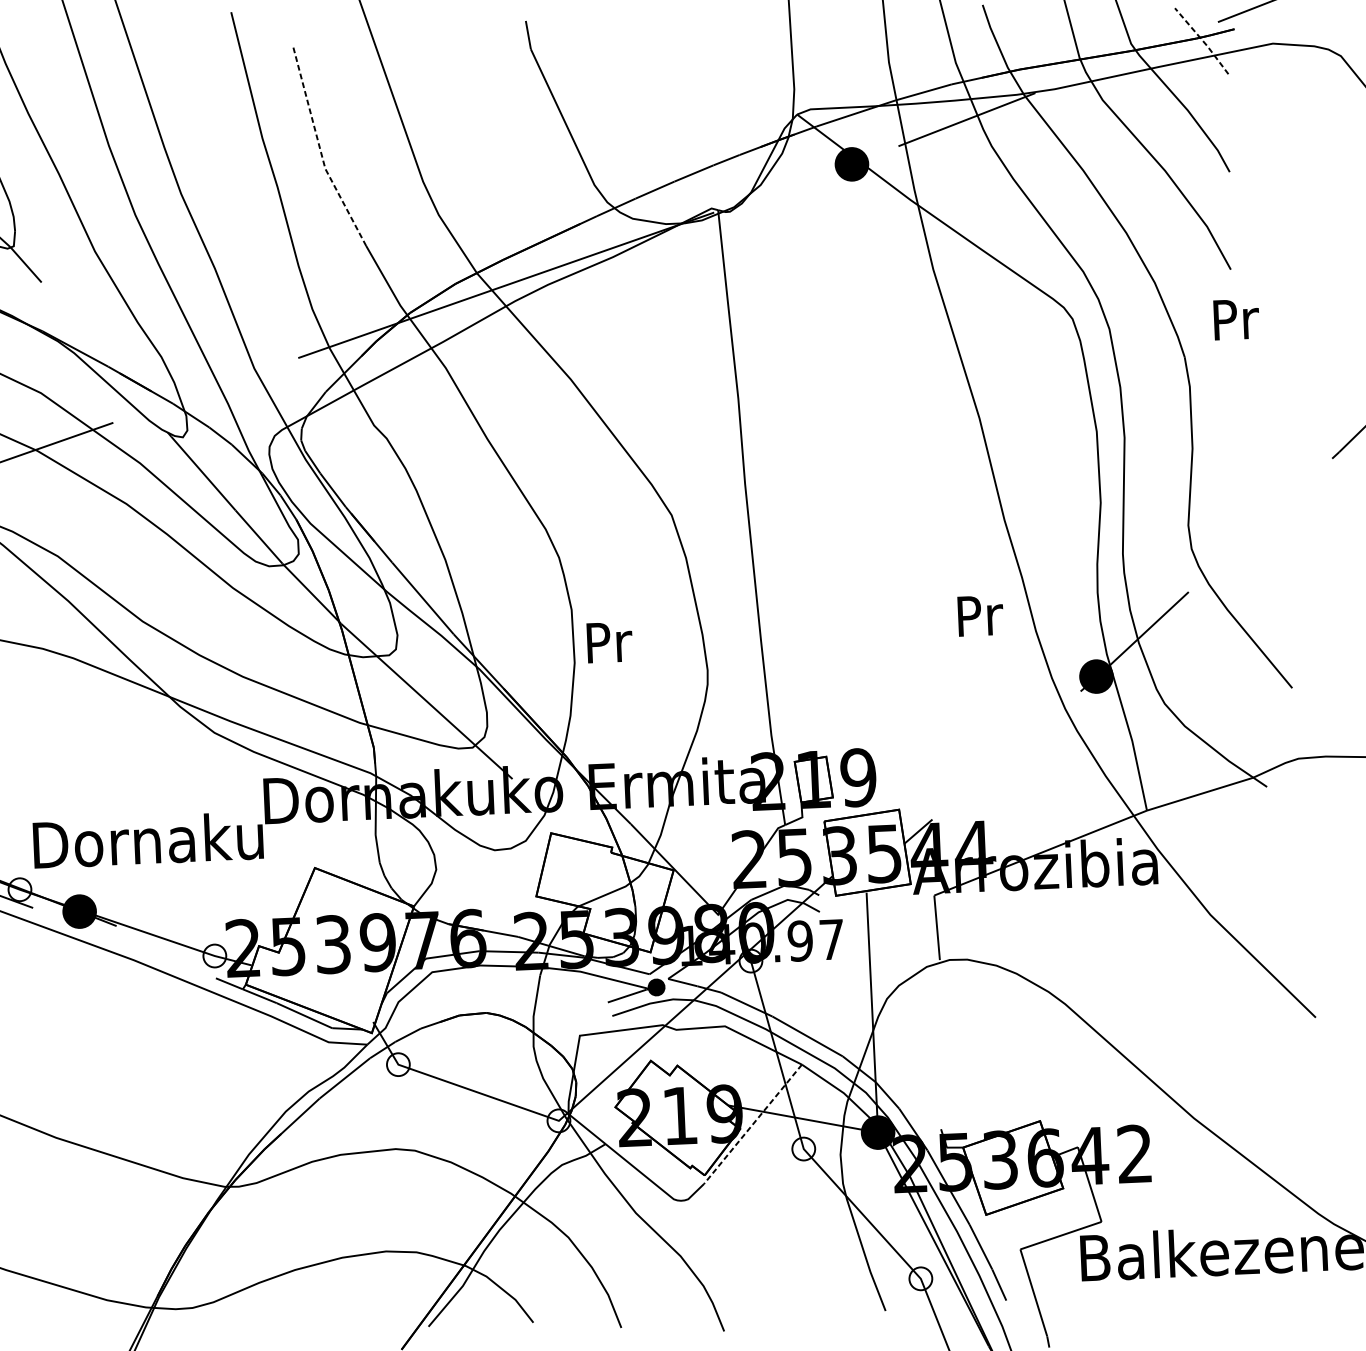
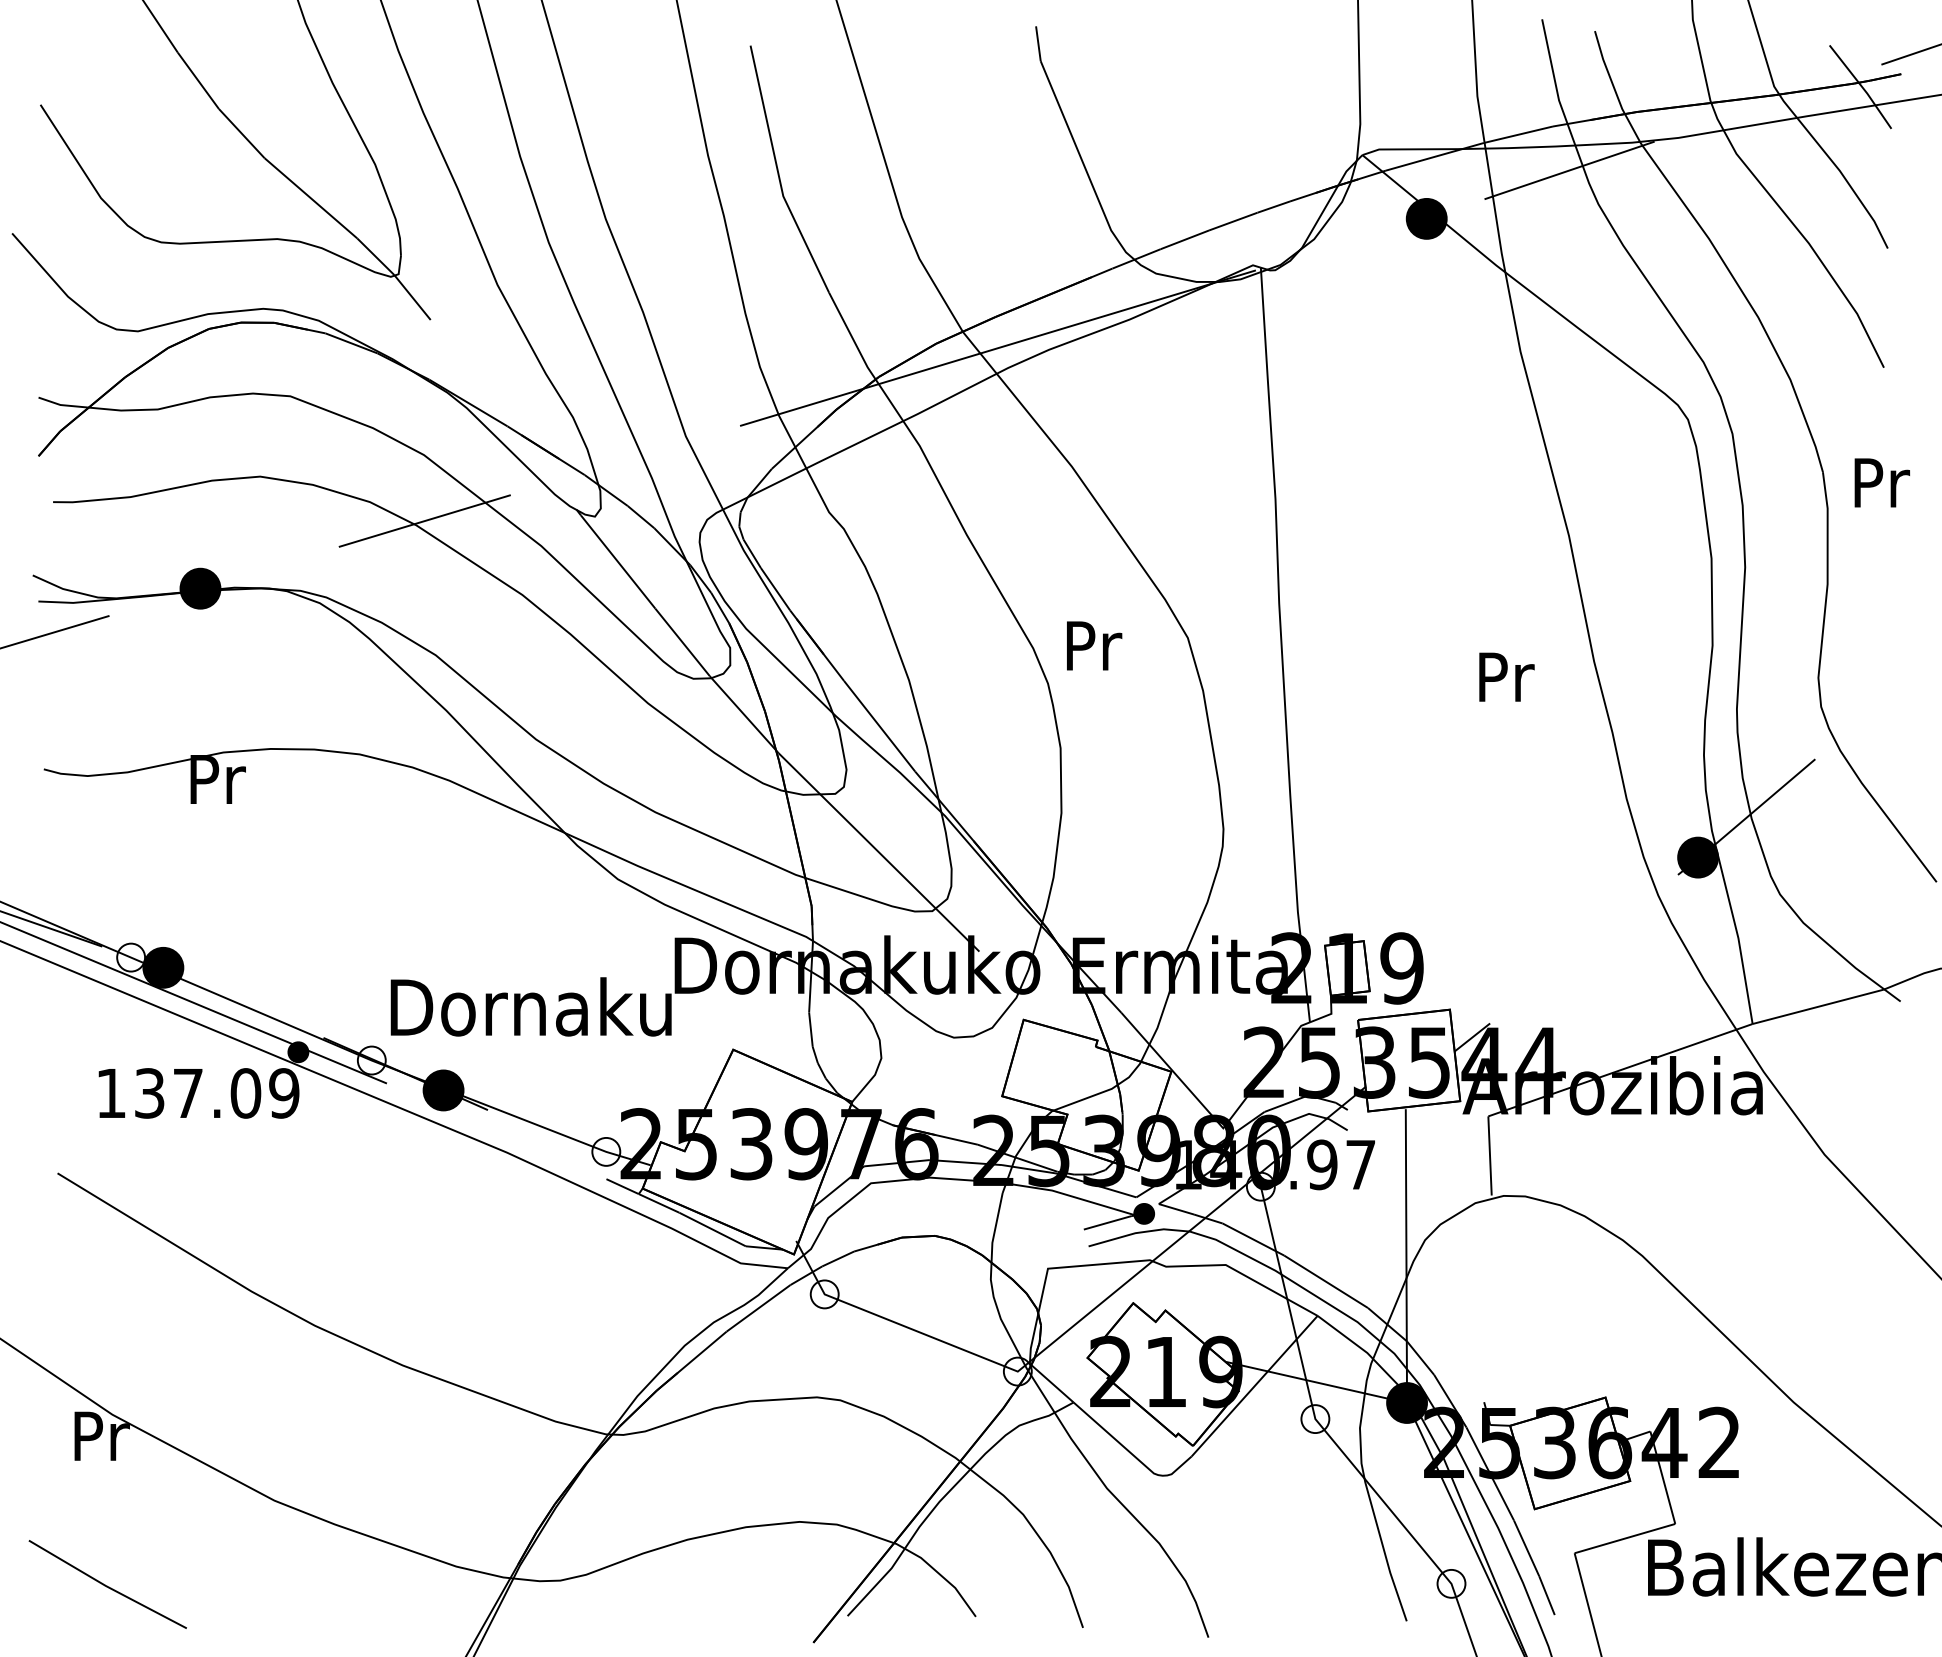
line: (1202, 40) -> (1861, 86), dashed -> solid
line: (320, 149) -> (778, 172), dashed -> solid
text: (1235, 319) -> (1881, 482), moved
text: (980, 615) -> (1506, 676), moved
text: (609, 642) -> (1094, 645), moved
line: (752, 1124) -> (1254, 1386), dashed -> solid

